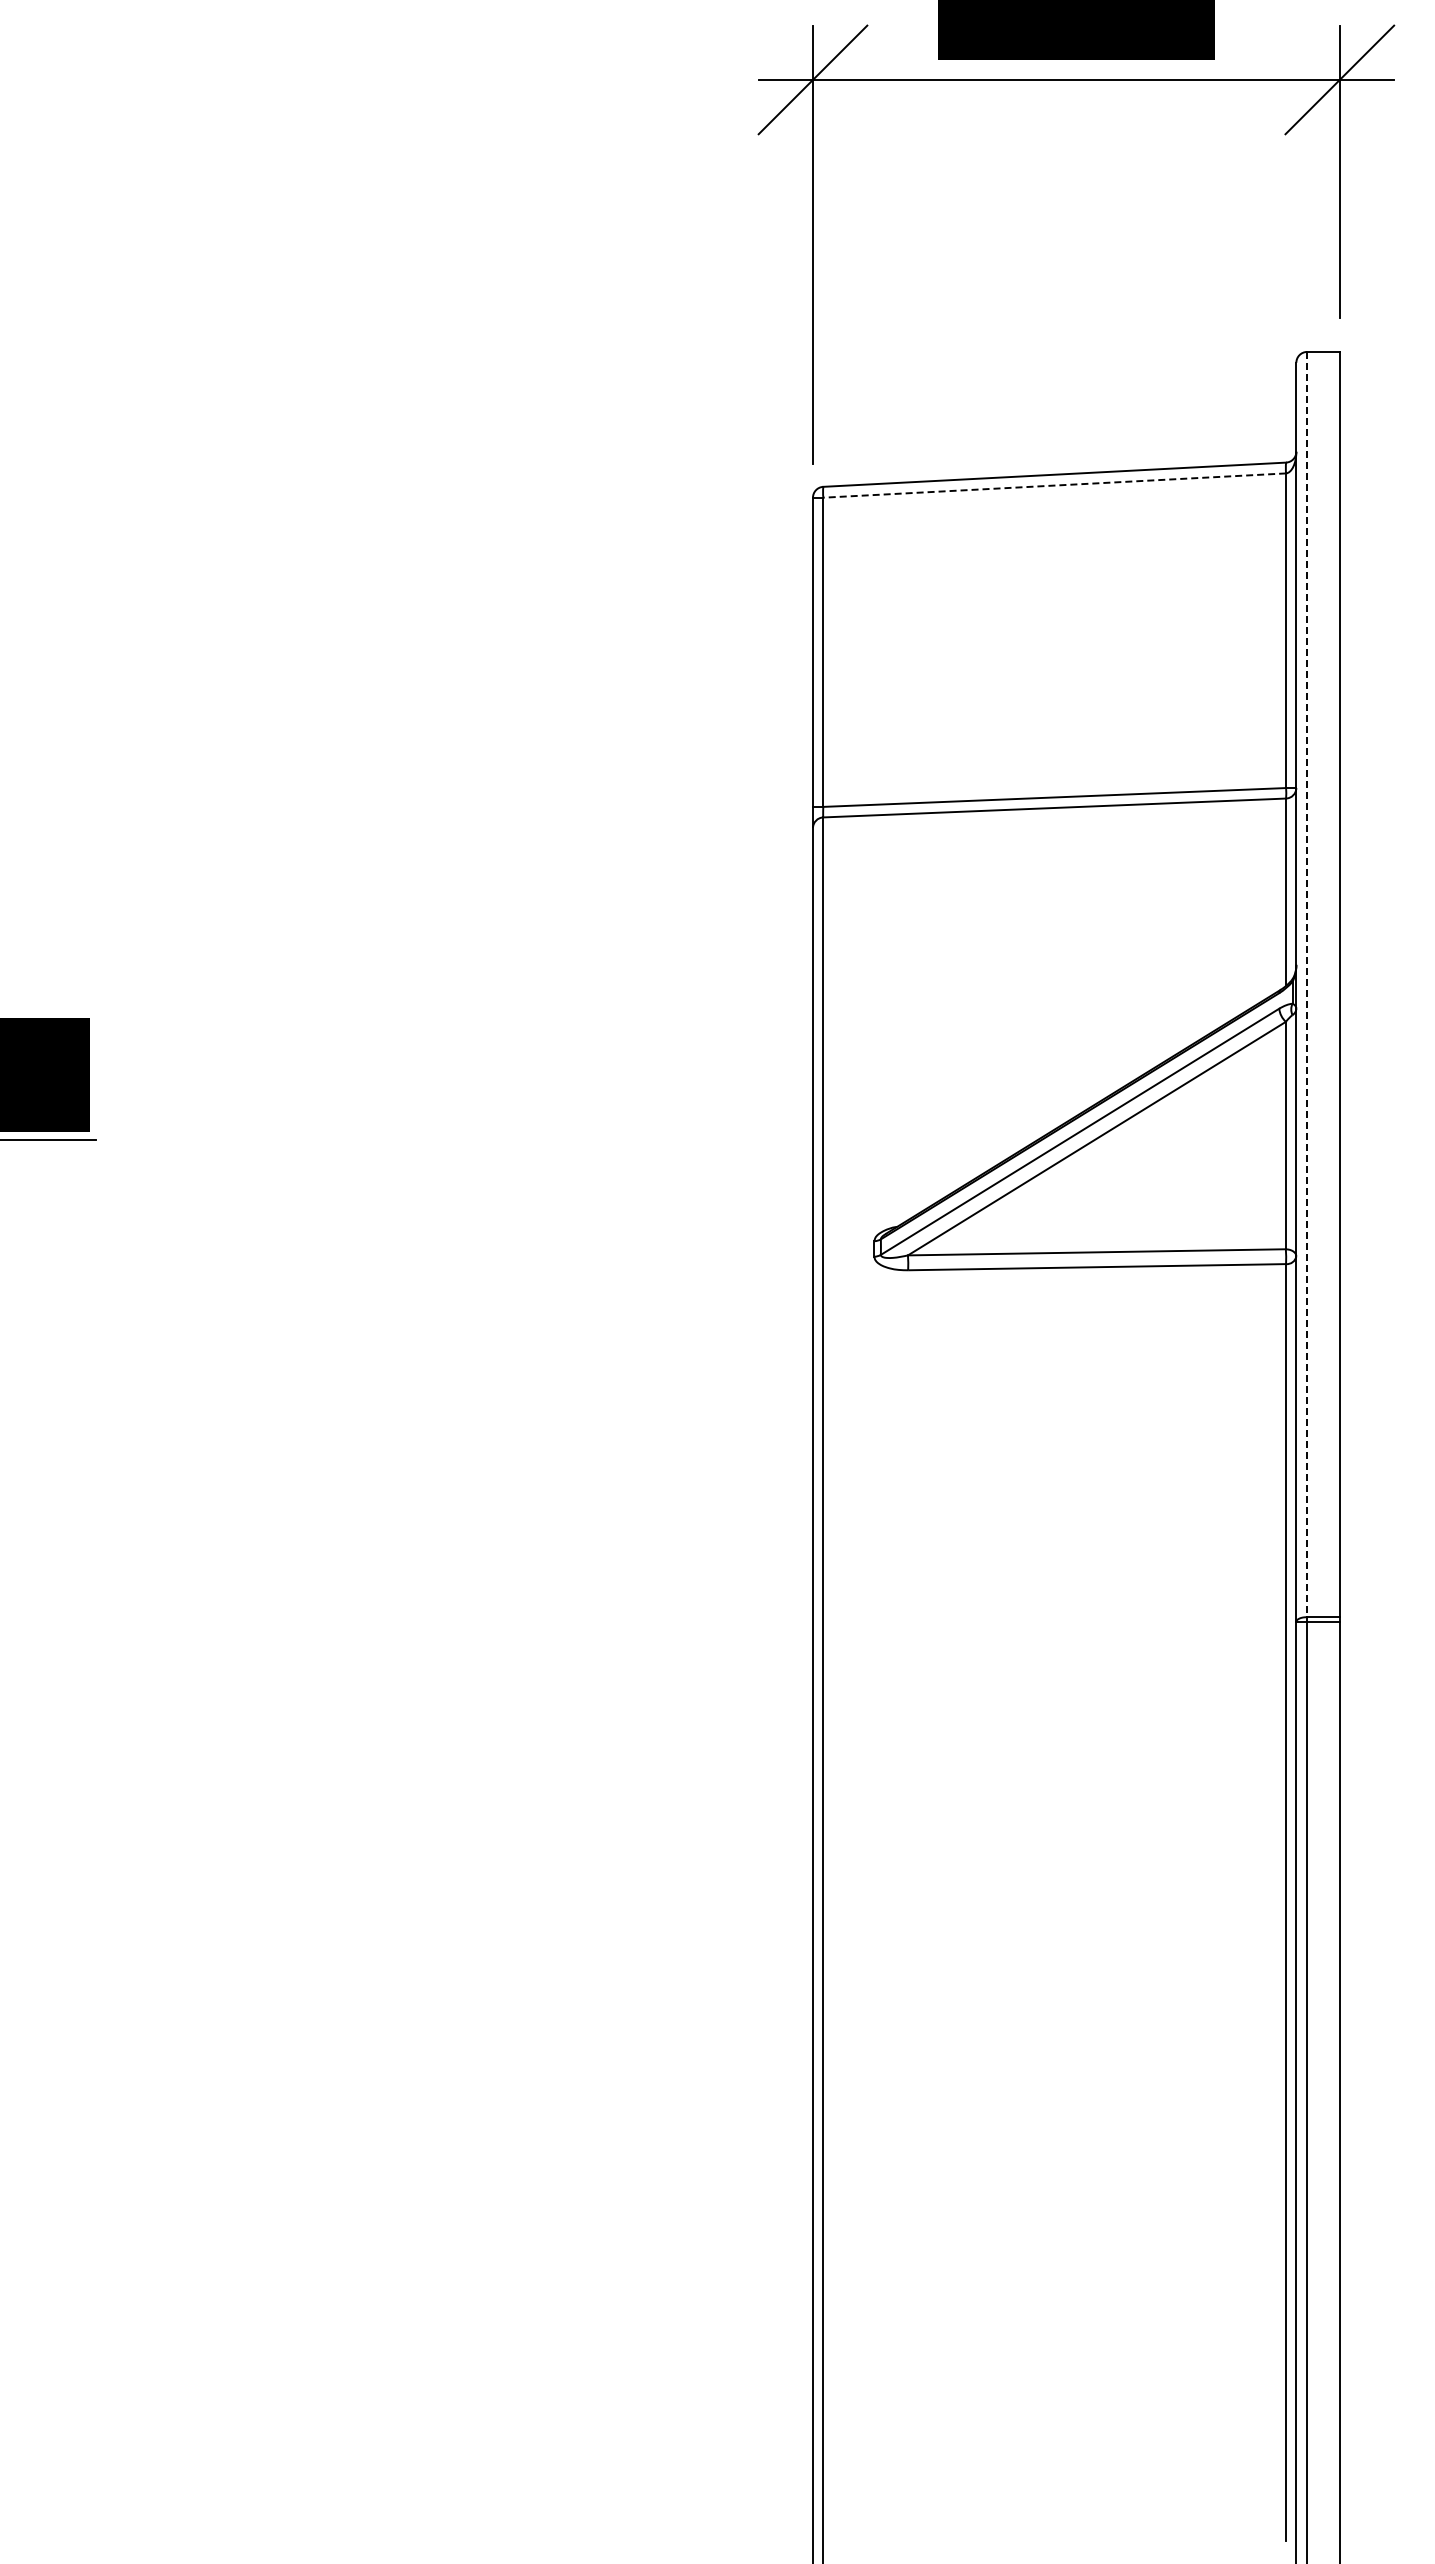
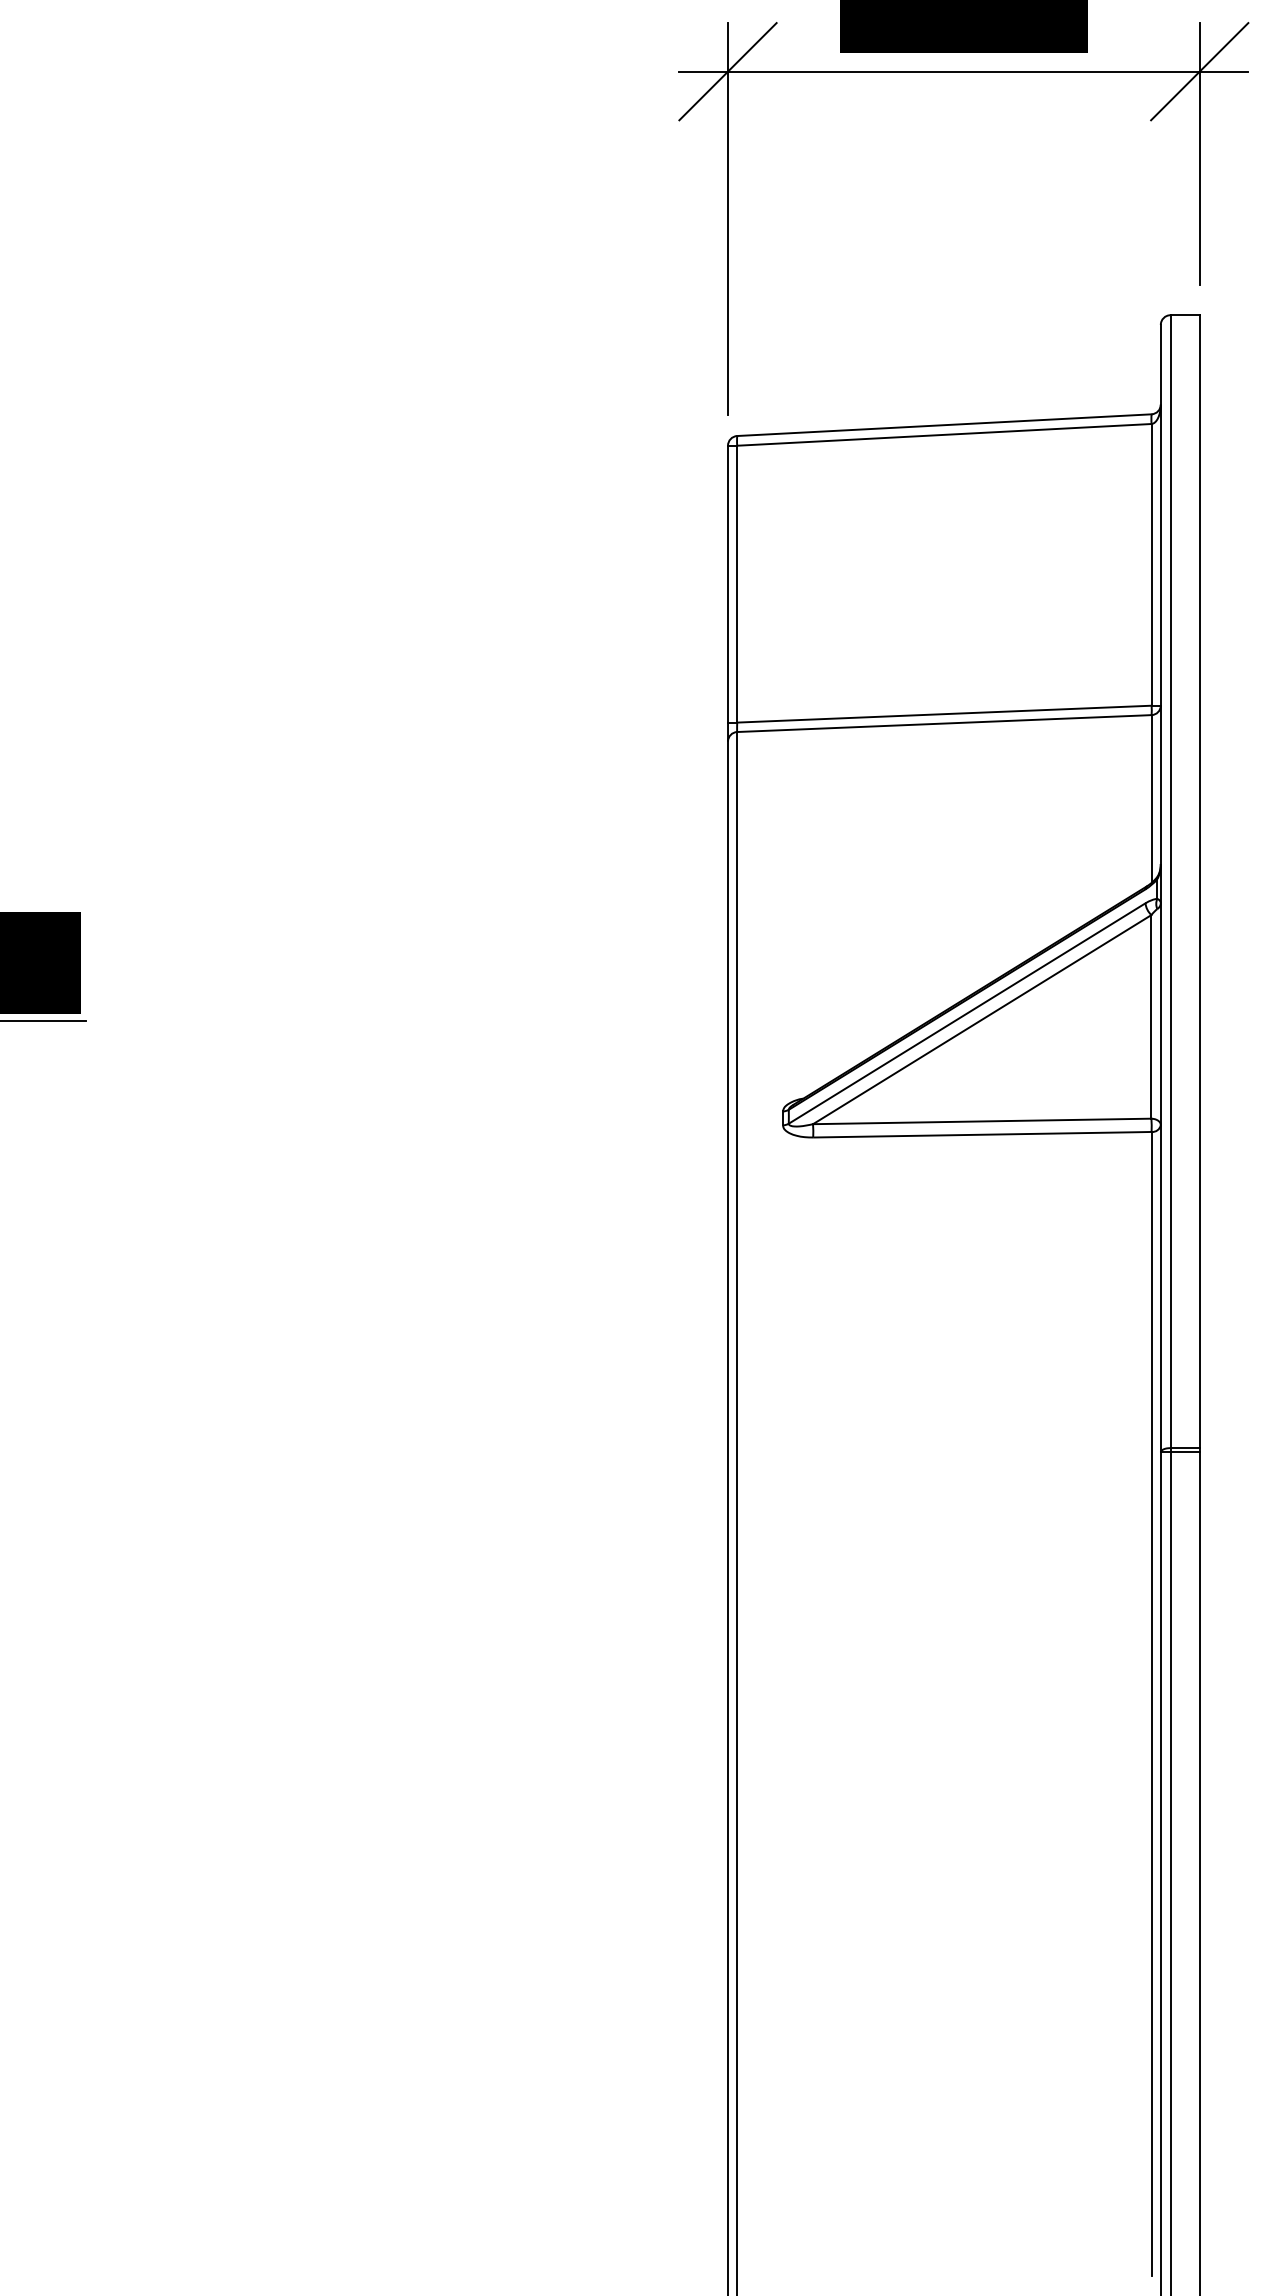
line: (1054, 485) -> (944, 434), dashed -> solid
line: (1307, 984) -> (1170, 881), dashed -> solid

